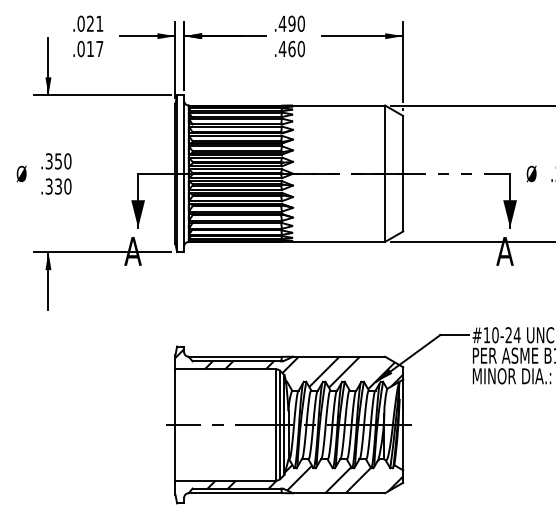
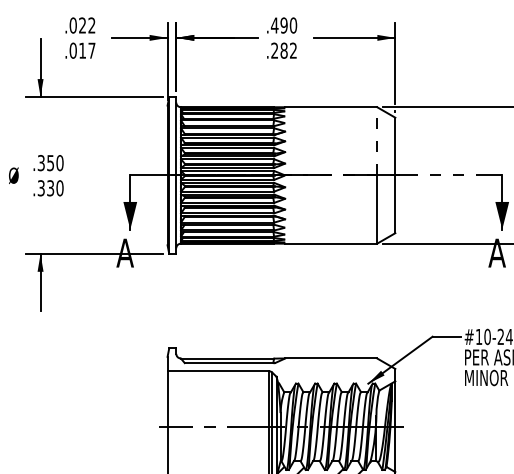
text: (99, 23) -> (91, 25), .021 -> .022
text: (291, 48) -> (283, 50), .460 -> .282
line: (385, 139) -> (377, 141), solid -> dashed
hatch: (289, 369) -> (281, 371), removed

